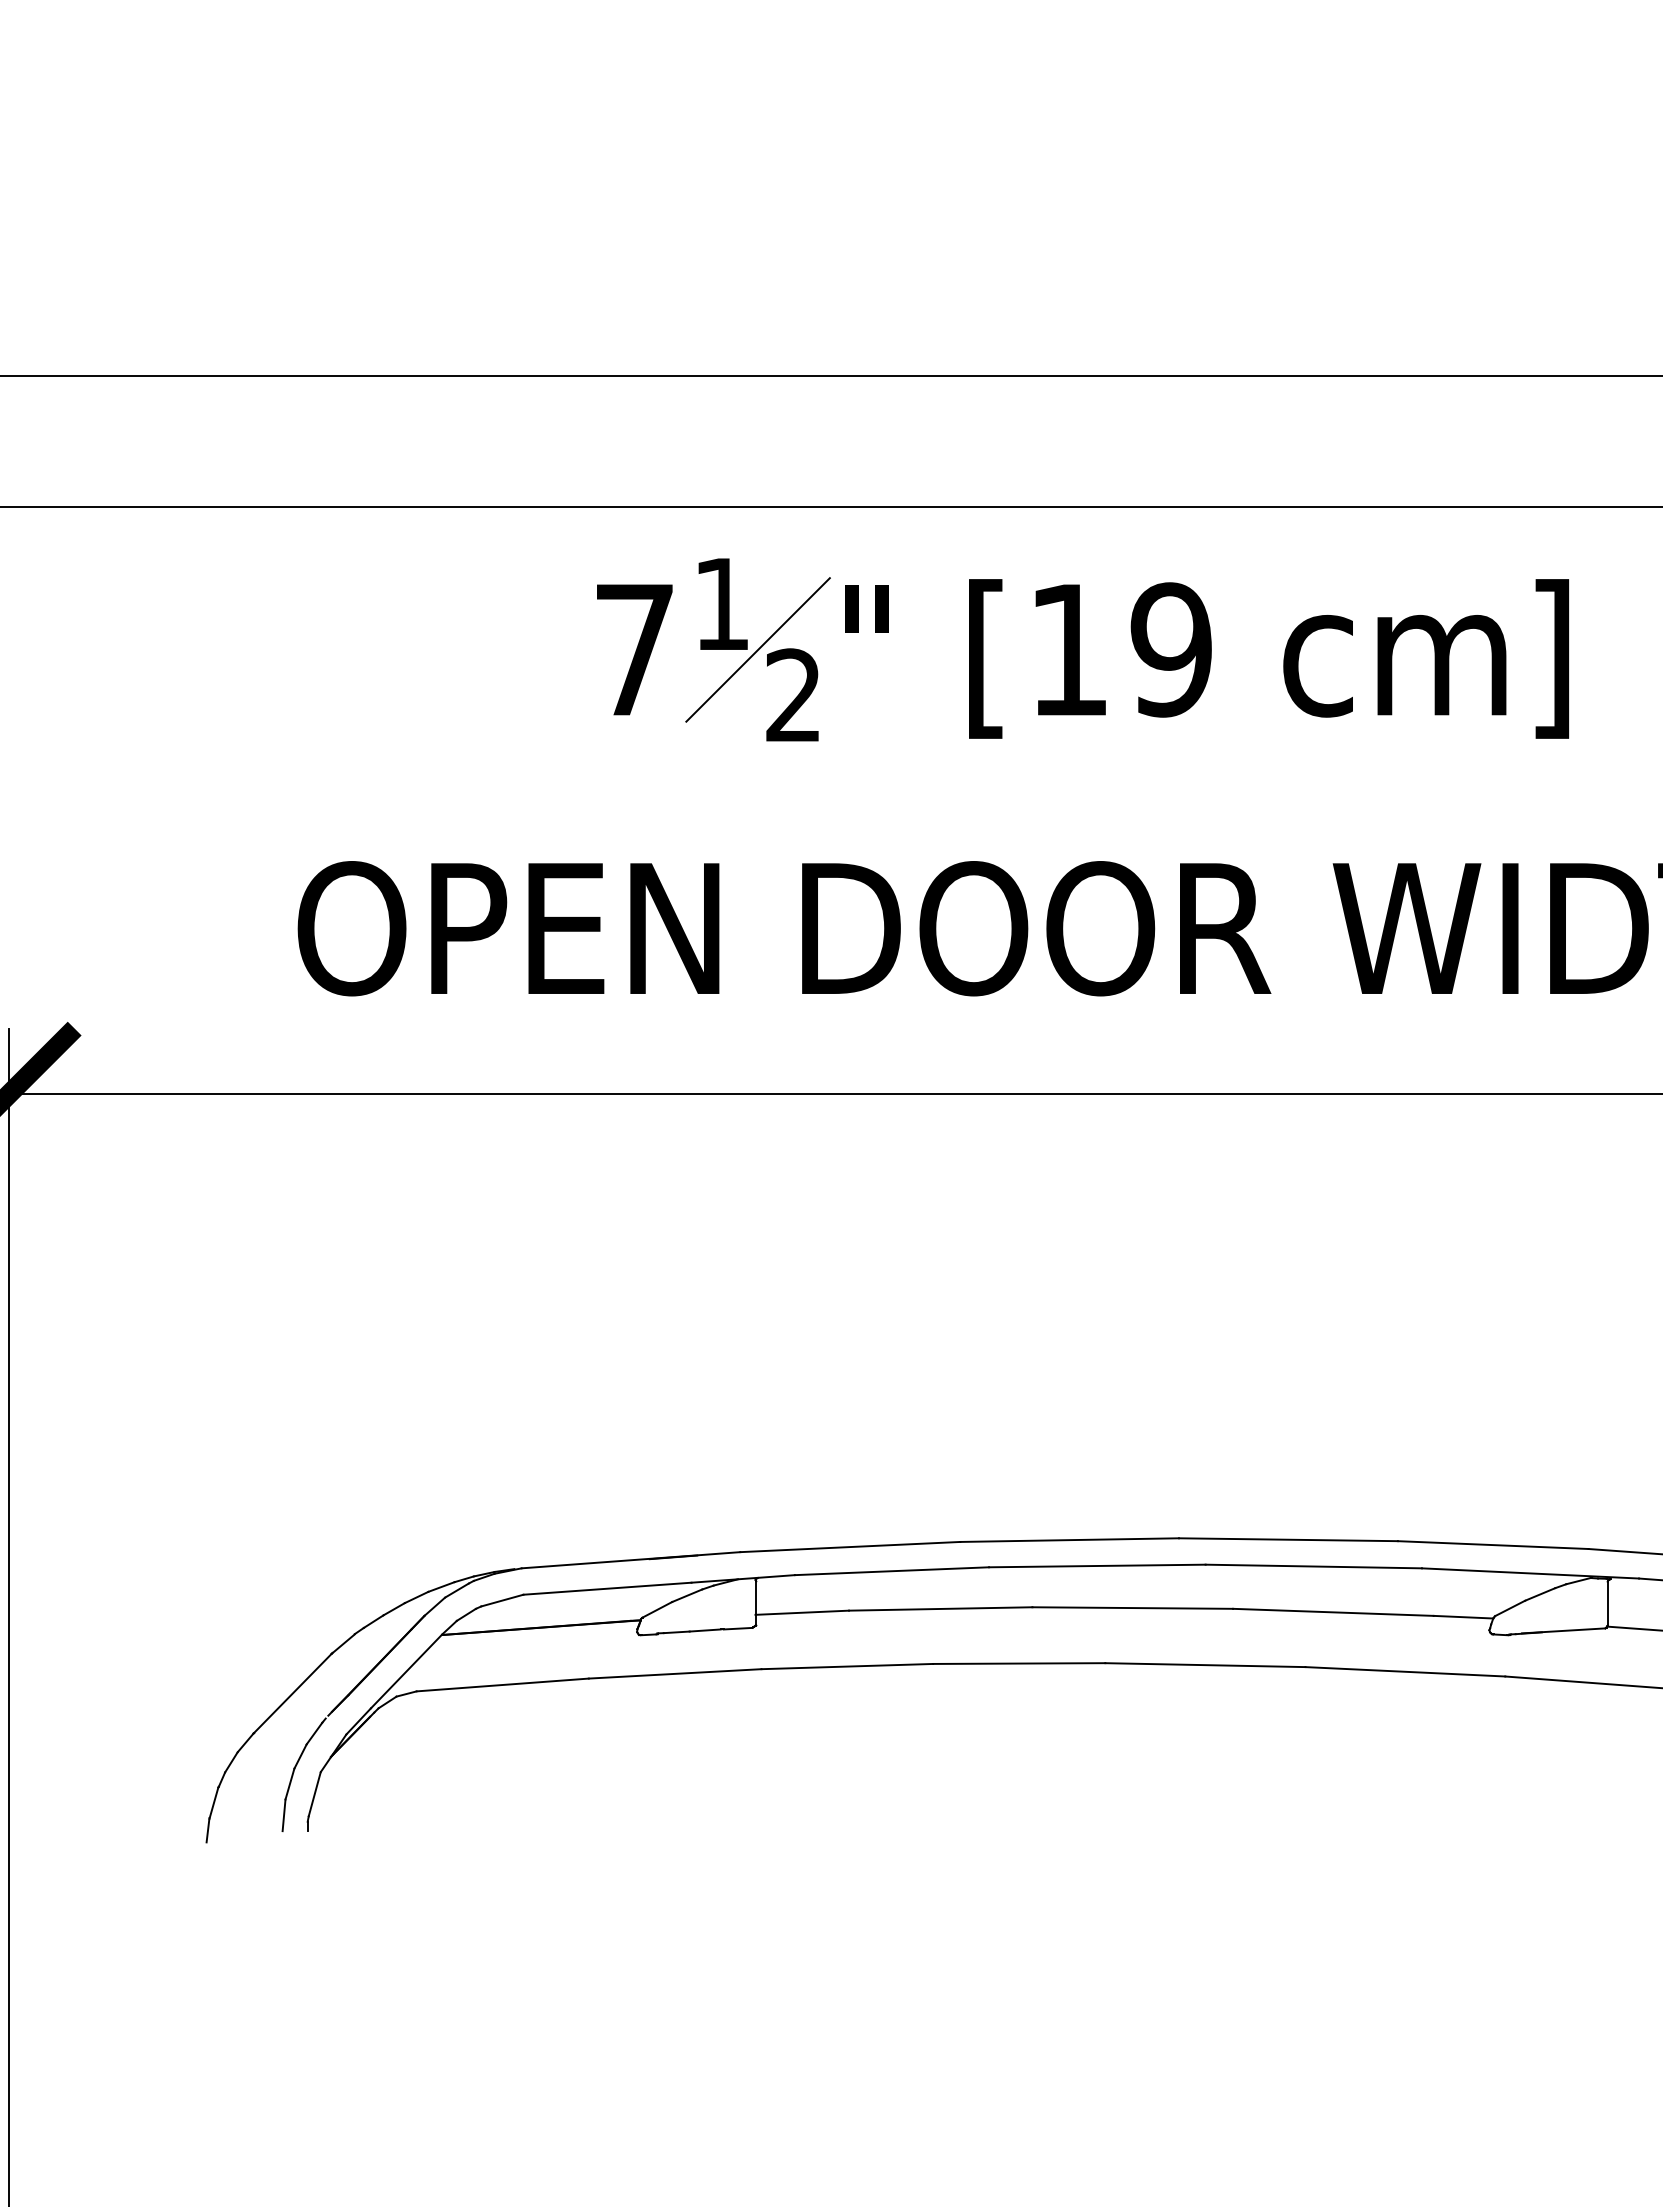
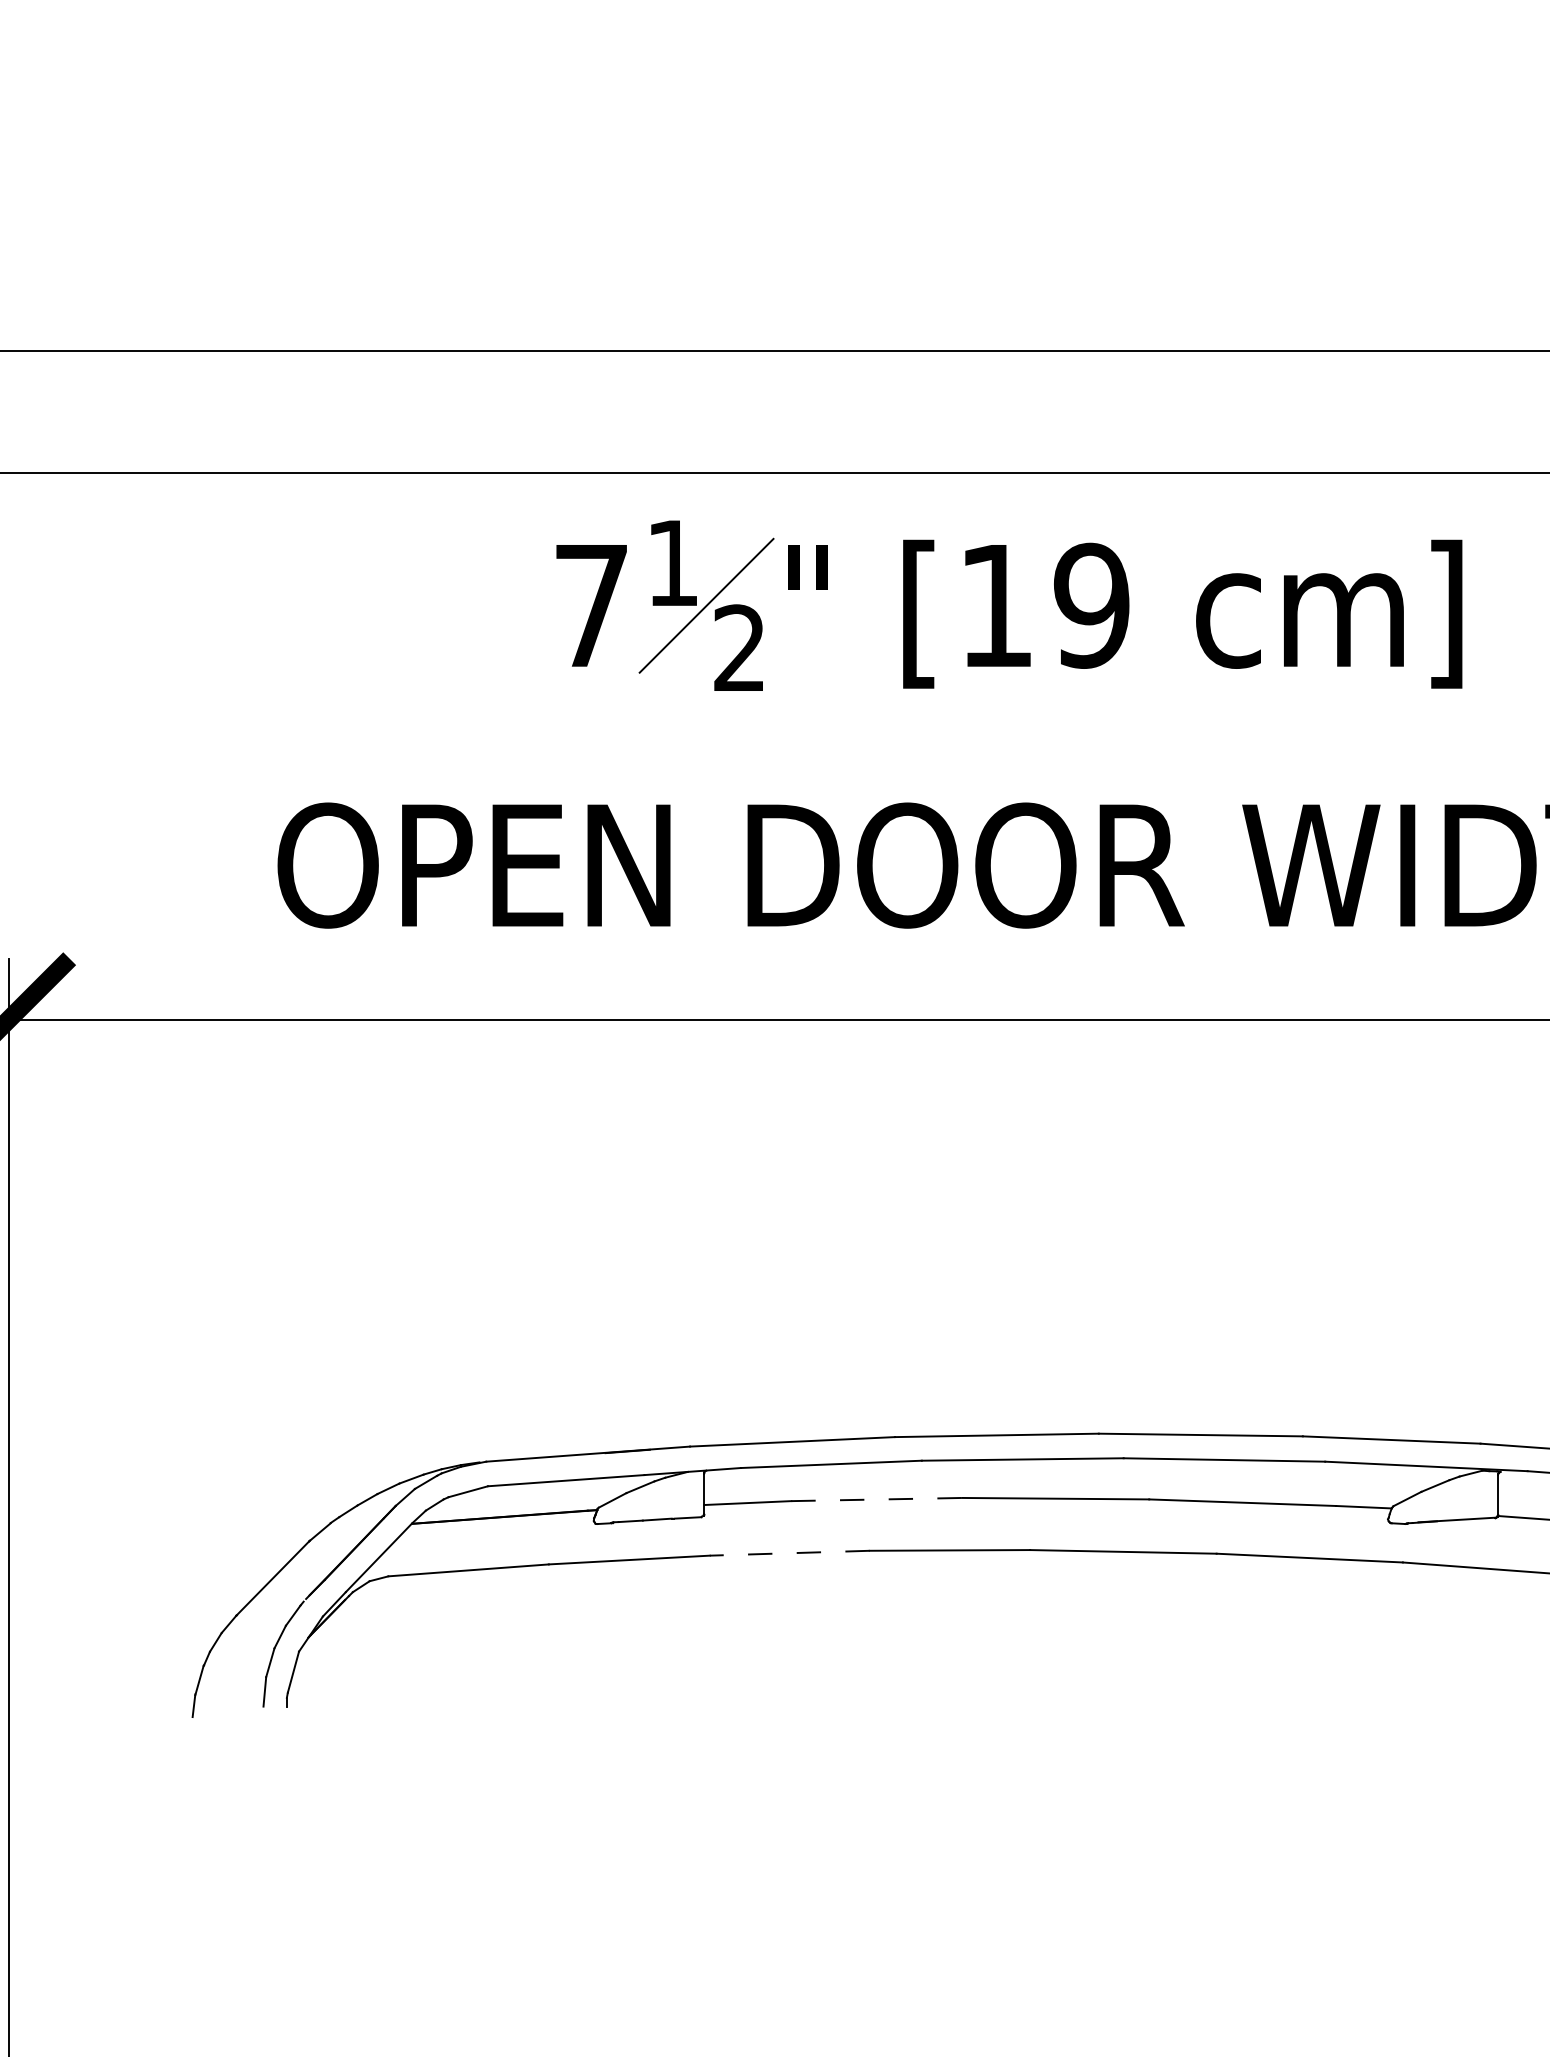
line: (940, 1608) -> (876, 1499), solid -> dashed
line: (847, 1666) -> (789, 1553), solid -> dashed

